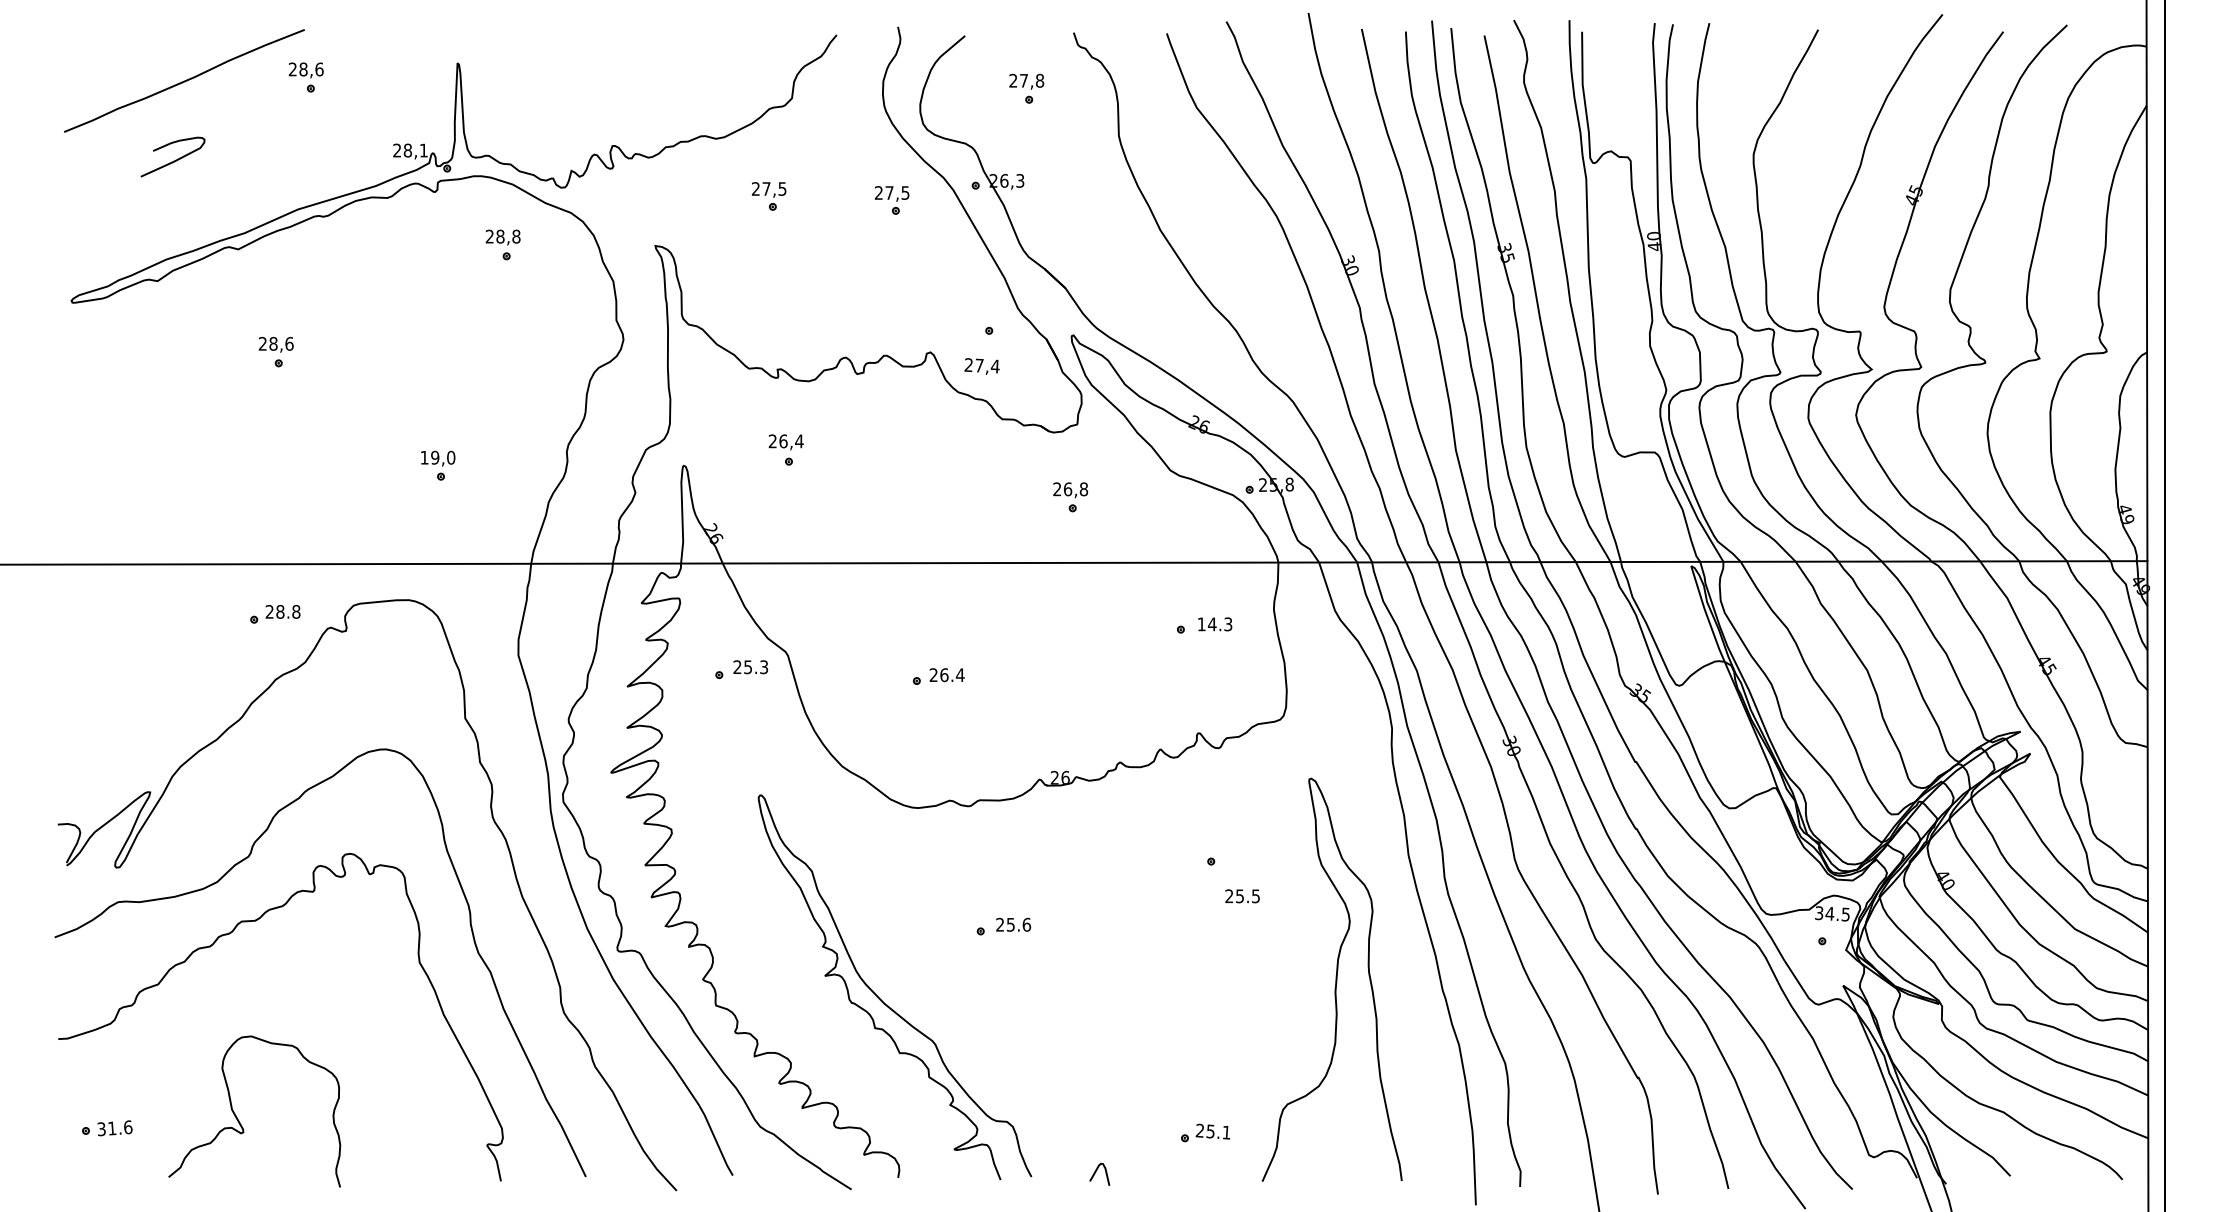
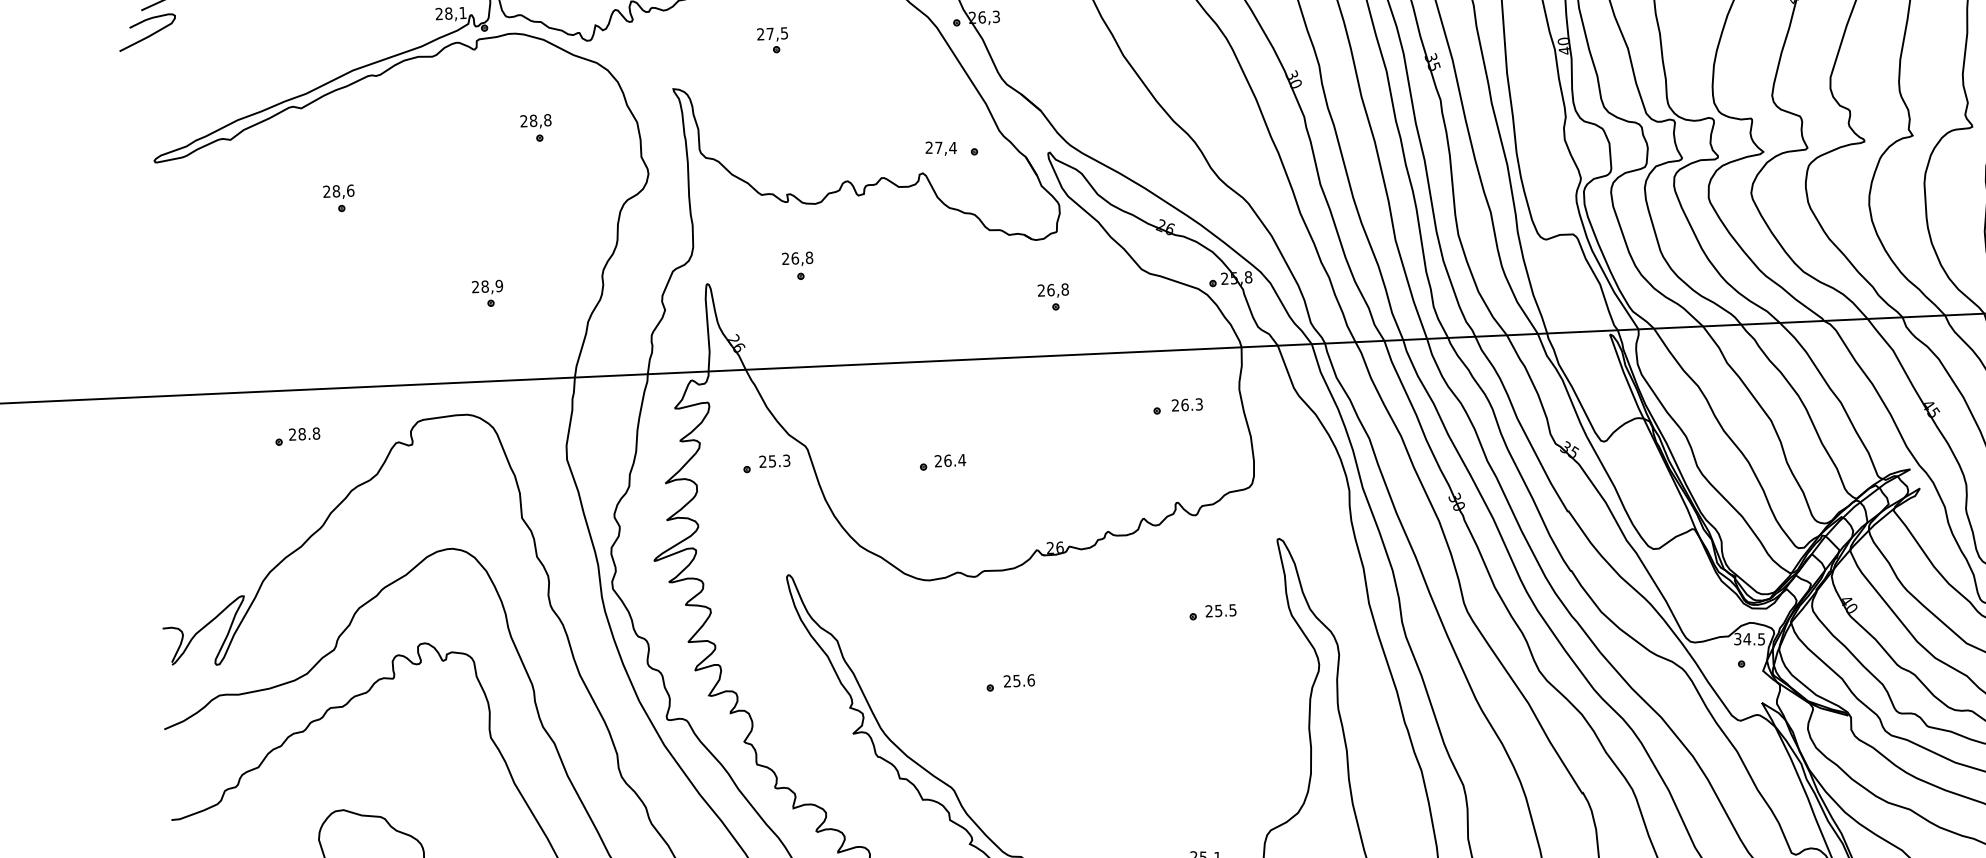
curve: (173, 160) -> (148, 35), moved
part: (892, 200) -> (883, 39), removed
part: (502, 244) -> (535, 127), moved
text: (981, 366) -> (940, 148), moved
text: (799, 441) -> (809, 257), 26,4 -> 26,8
text: (437, 457) -> (487, 286), 19,0 -> 28,9
part: (275, 614) -> (297, 436), moved
text: (1206, 624) -> (1179, 405), 14.3 -> 26.3
text: (1242, 896) -> (1220, 610), moved

